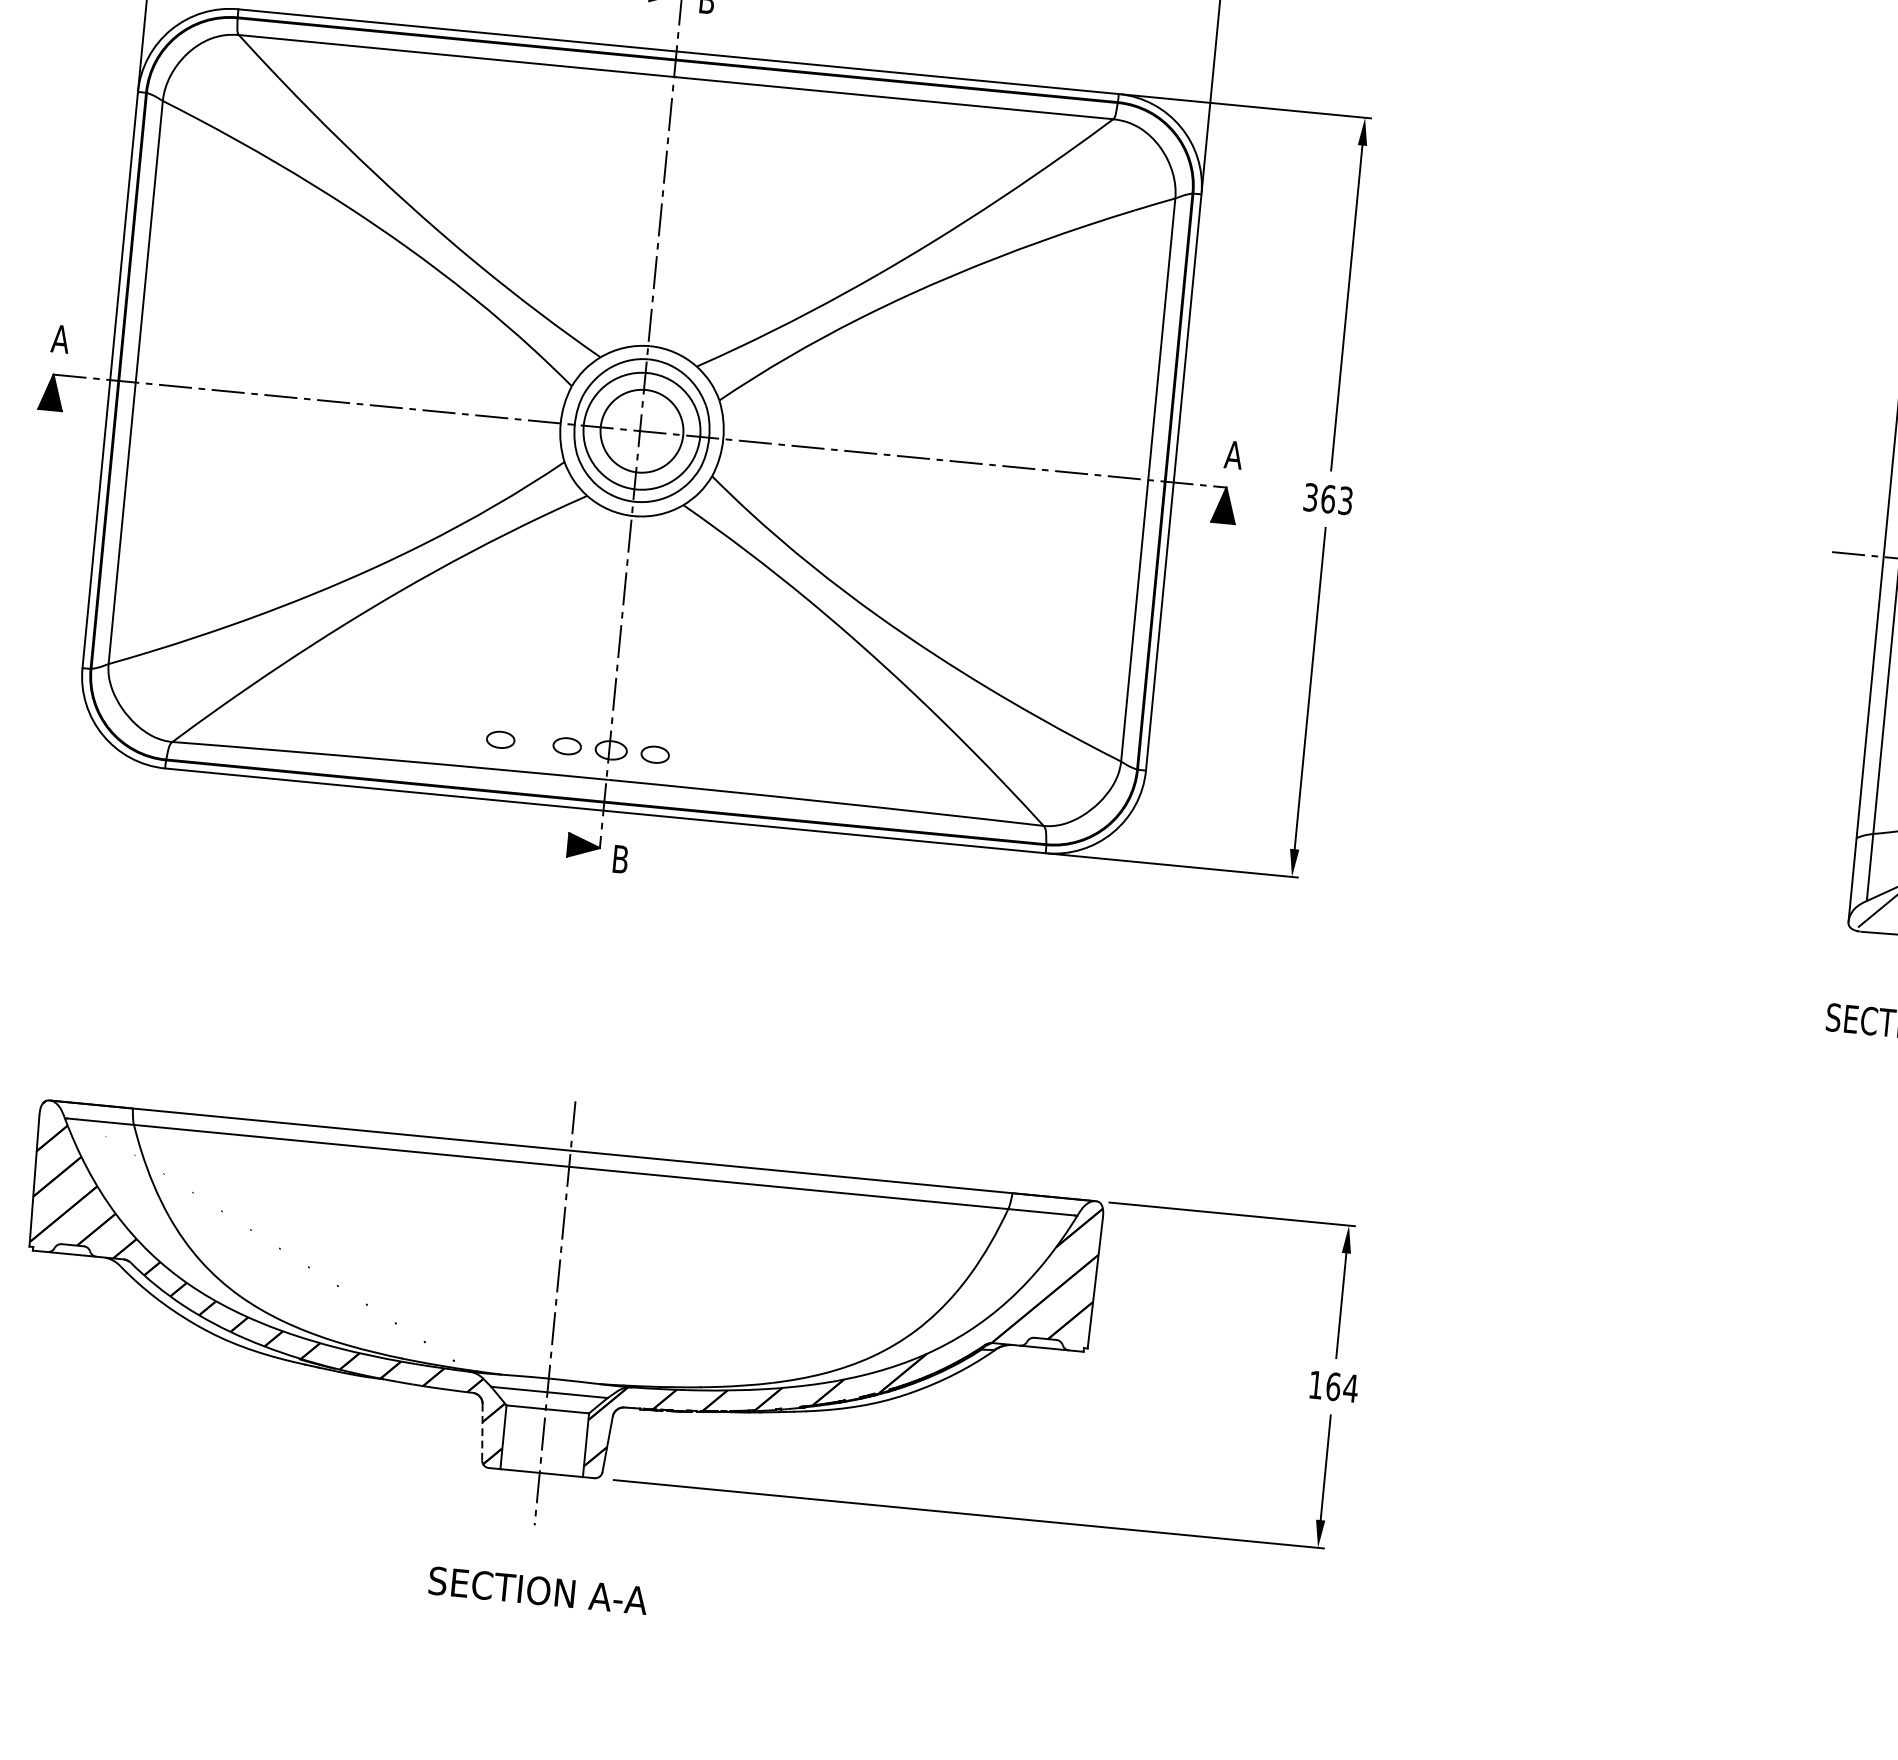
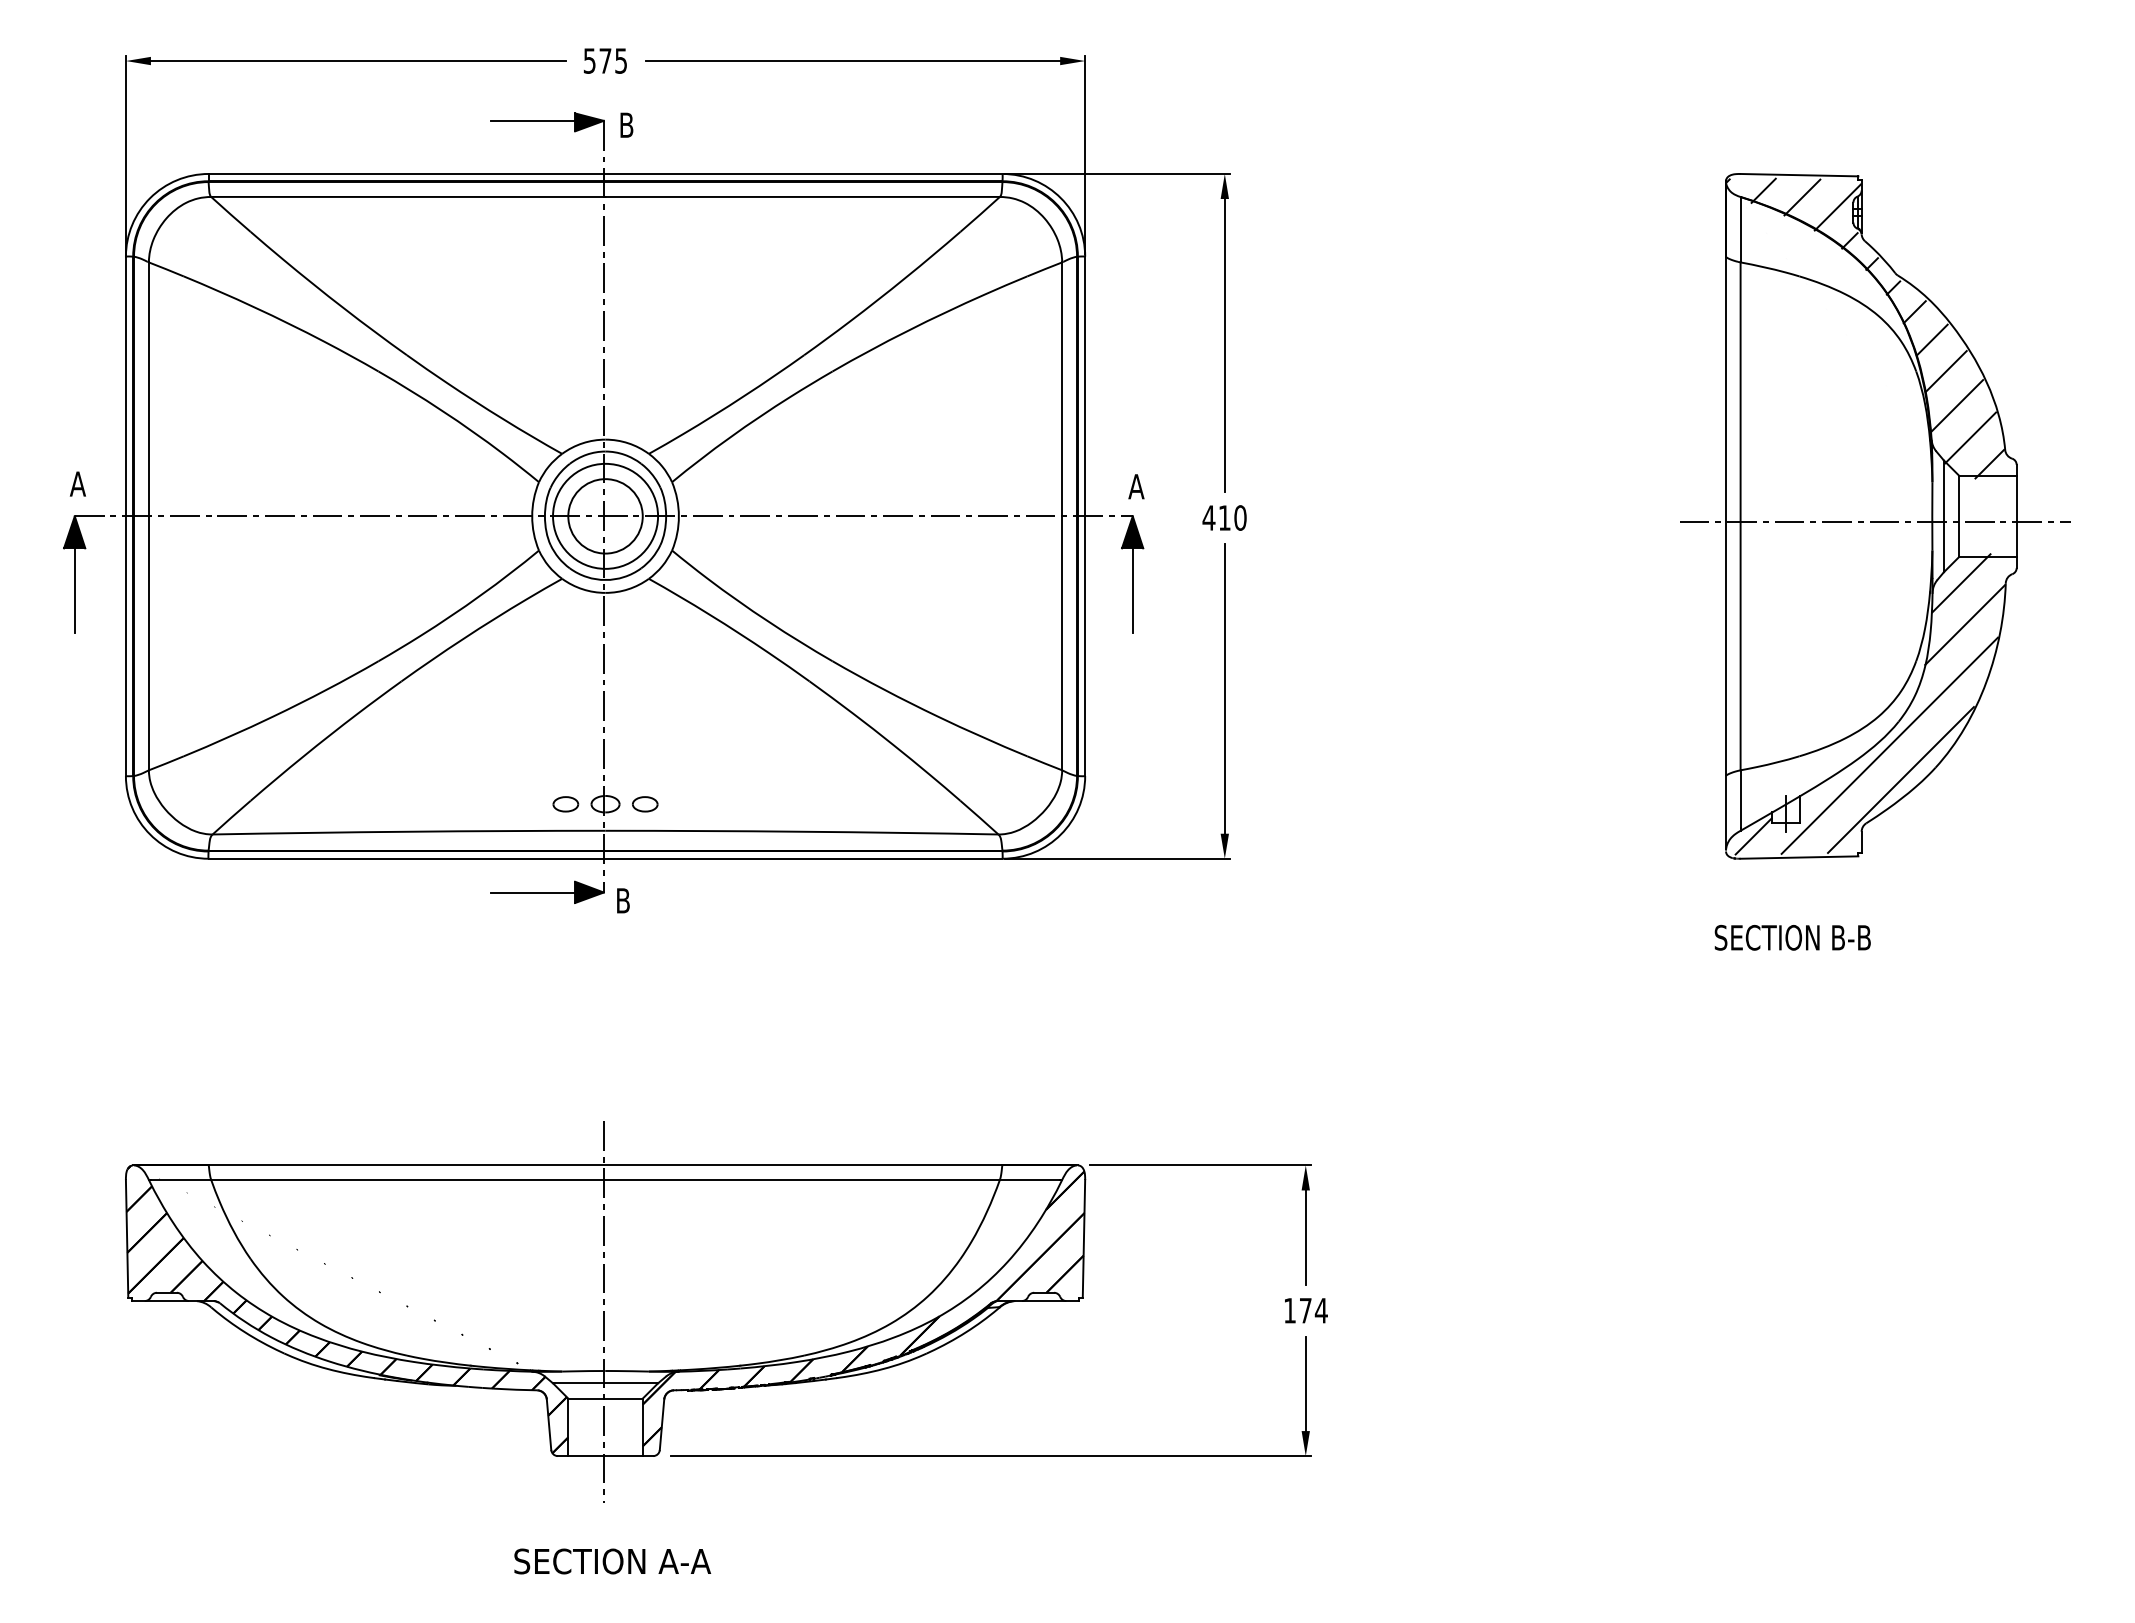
line: (45, 456) -> (74, 590), added
text: (1328, 498) -> (1224, 517), 363 -> 410
line: (1218, 569) -> (1132, 590), added
part: (500, 740) -> (505, 804), removed
line: (520, 840) -> (532, 892), added
text: (1333, 1386) -> (1305, 1310), 164 -> 174
line: (482, 1432) -> (549, 1424), dashed -> solid

